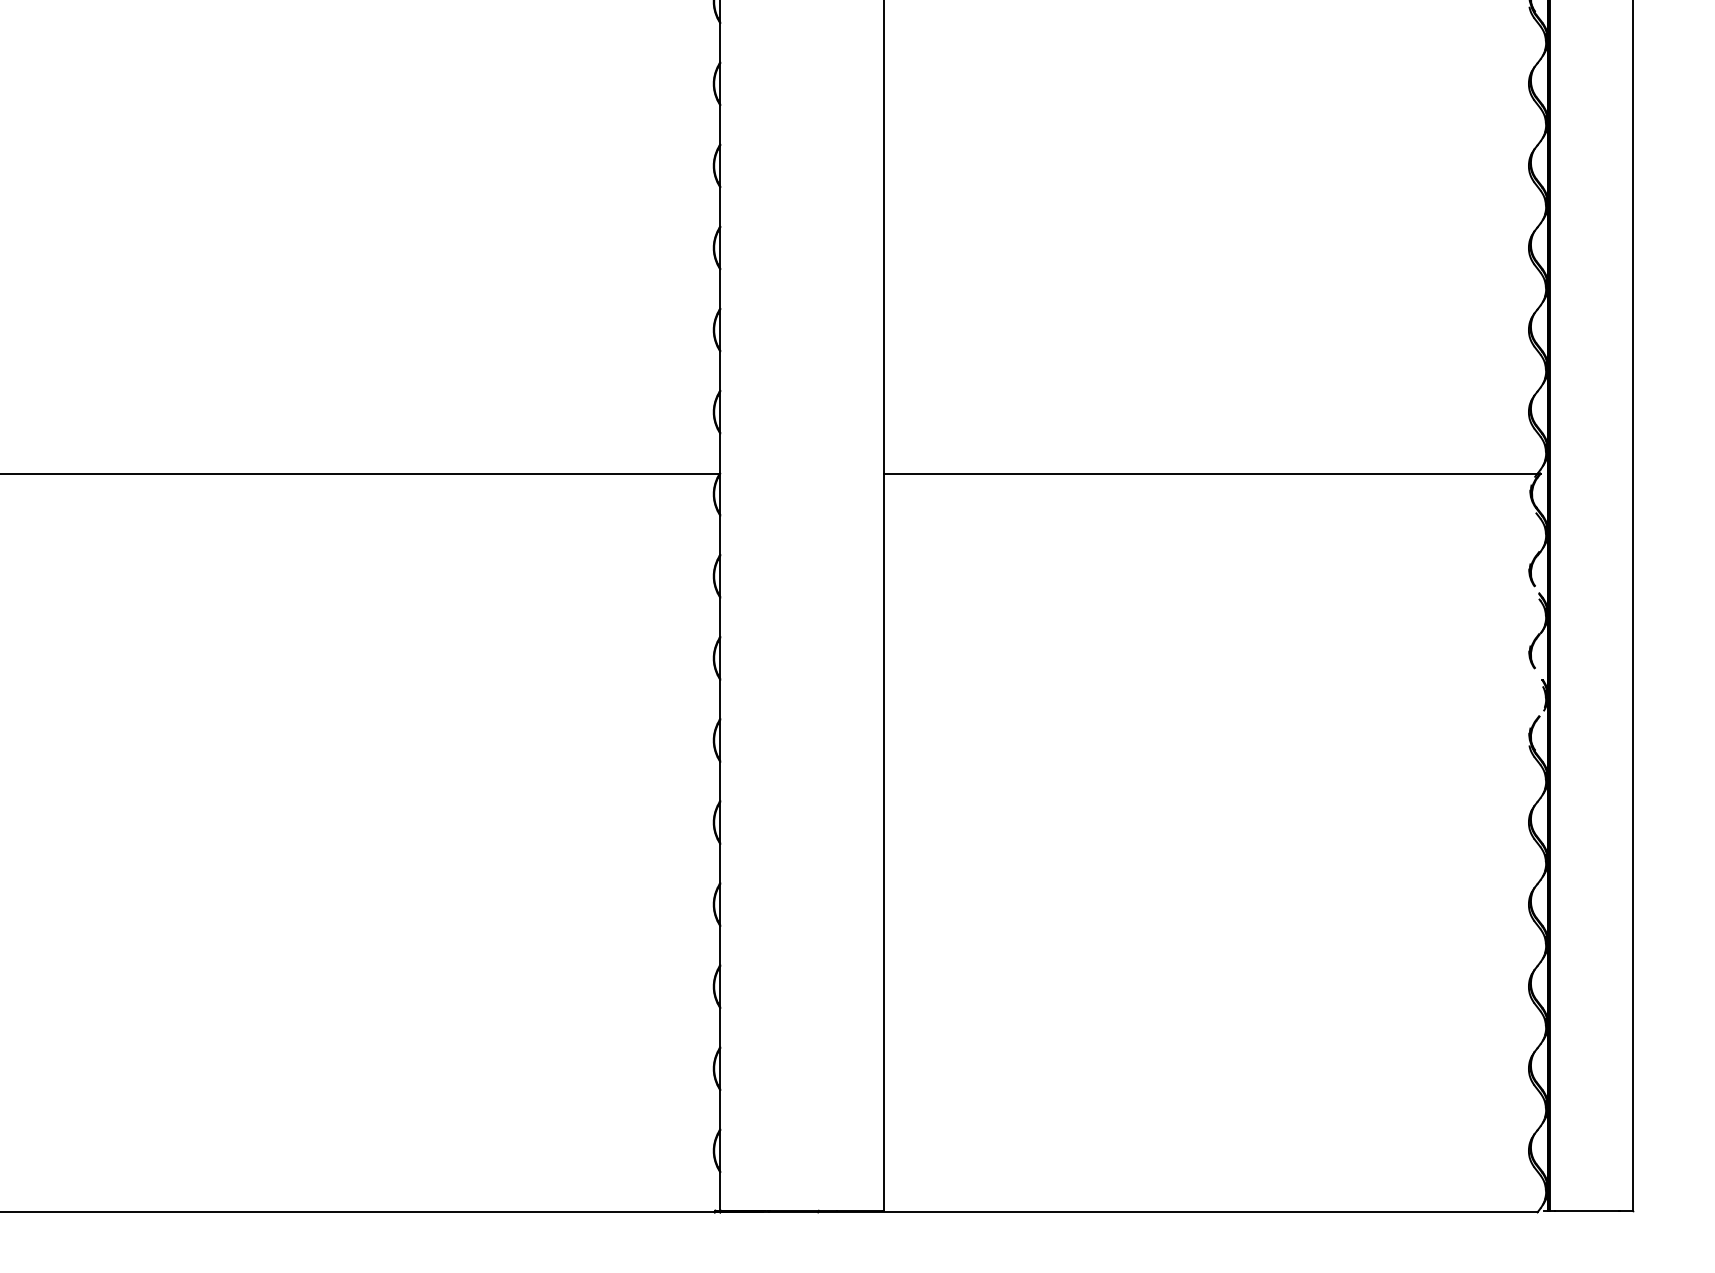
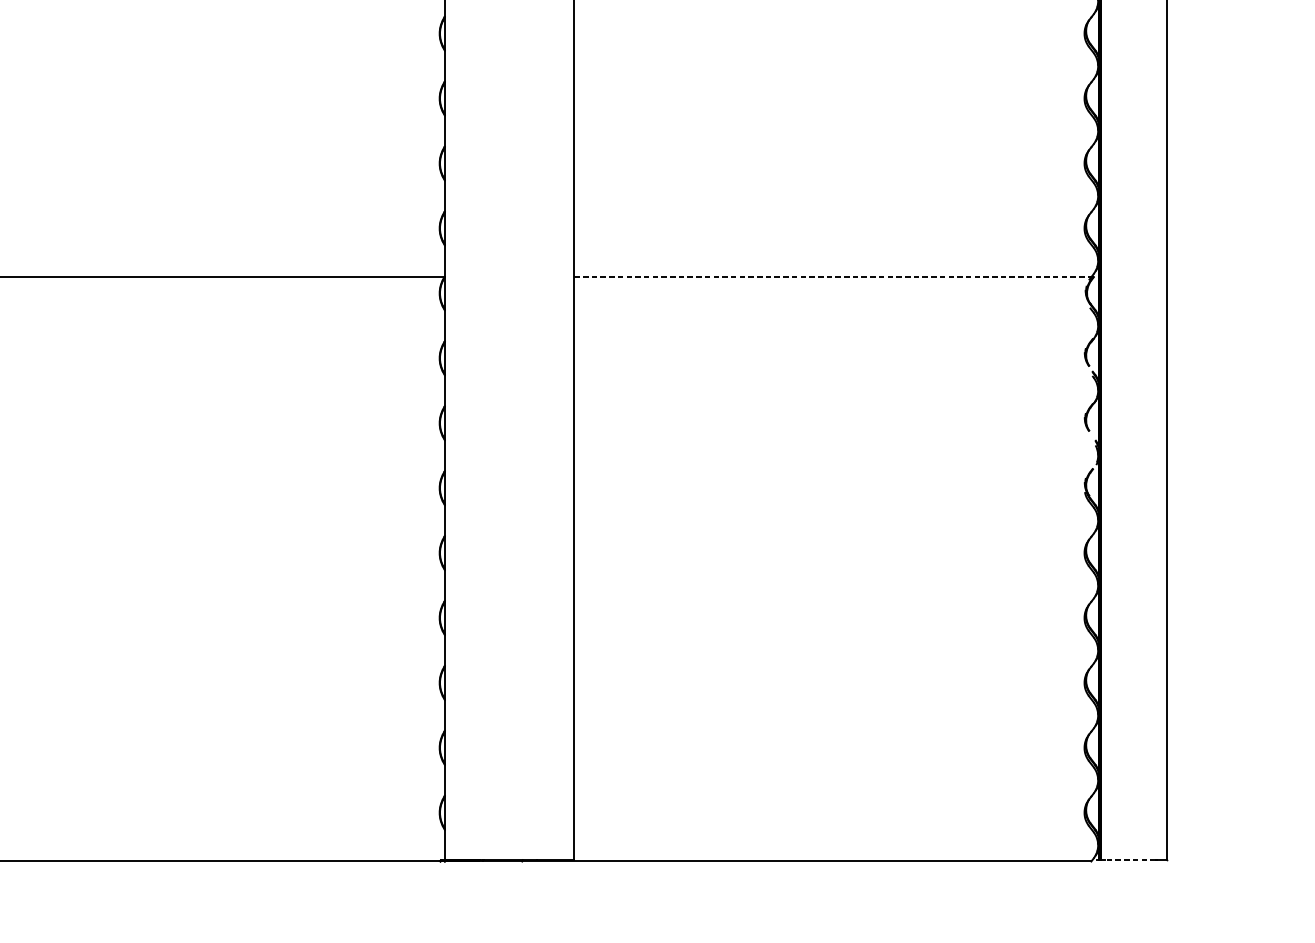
line: (1212, 473) -> (834, 276), solid -> dashed
line: (1587, 1210) -> (1130, 860), solid -> dashed

